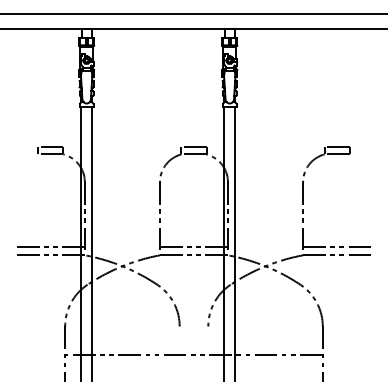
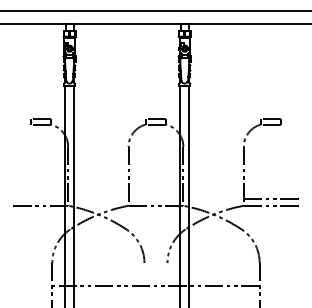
line: (50, 246) -> (40, 198), removed
line: (193, 246) -> (155, 198), removed

